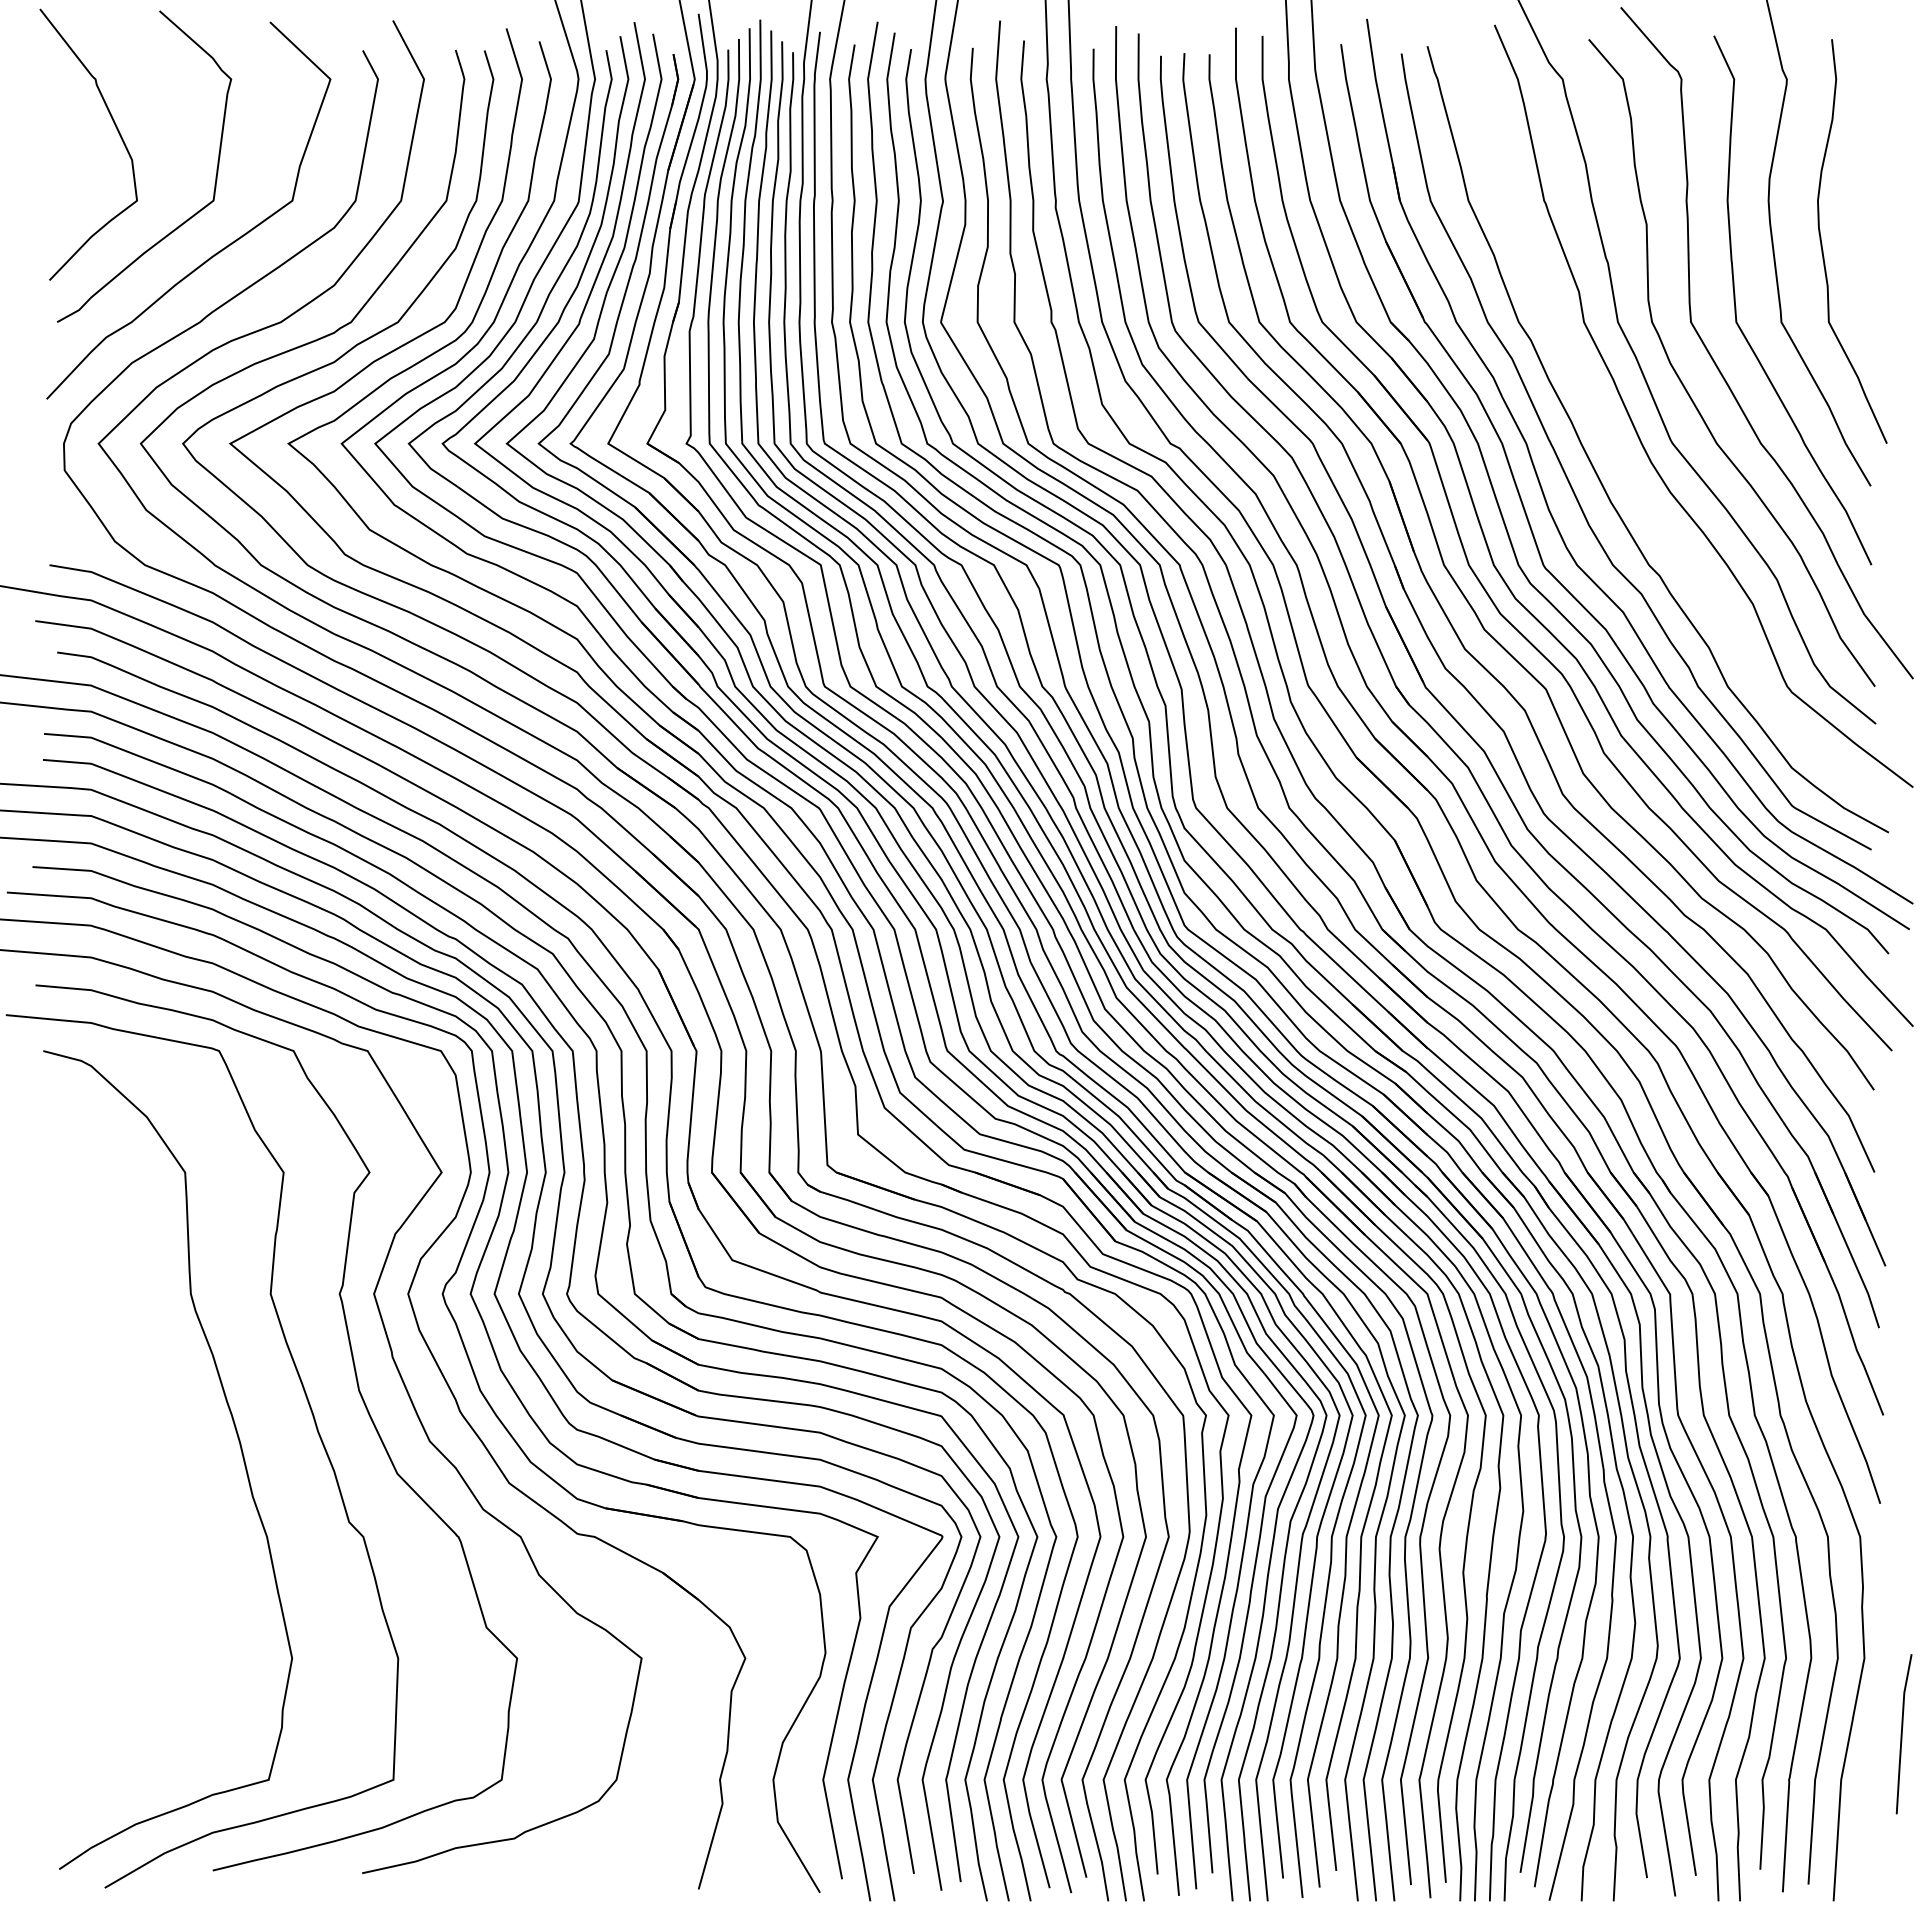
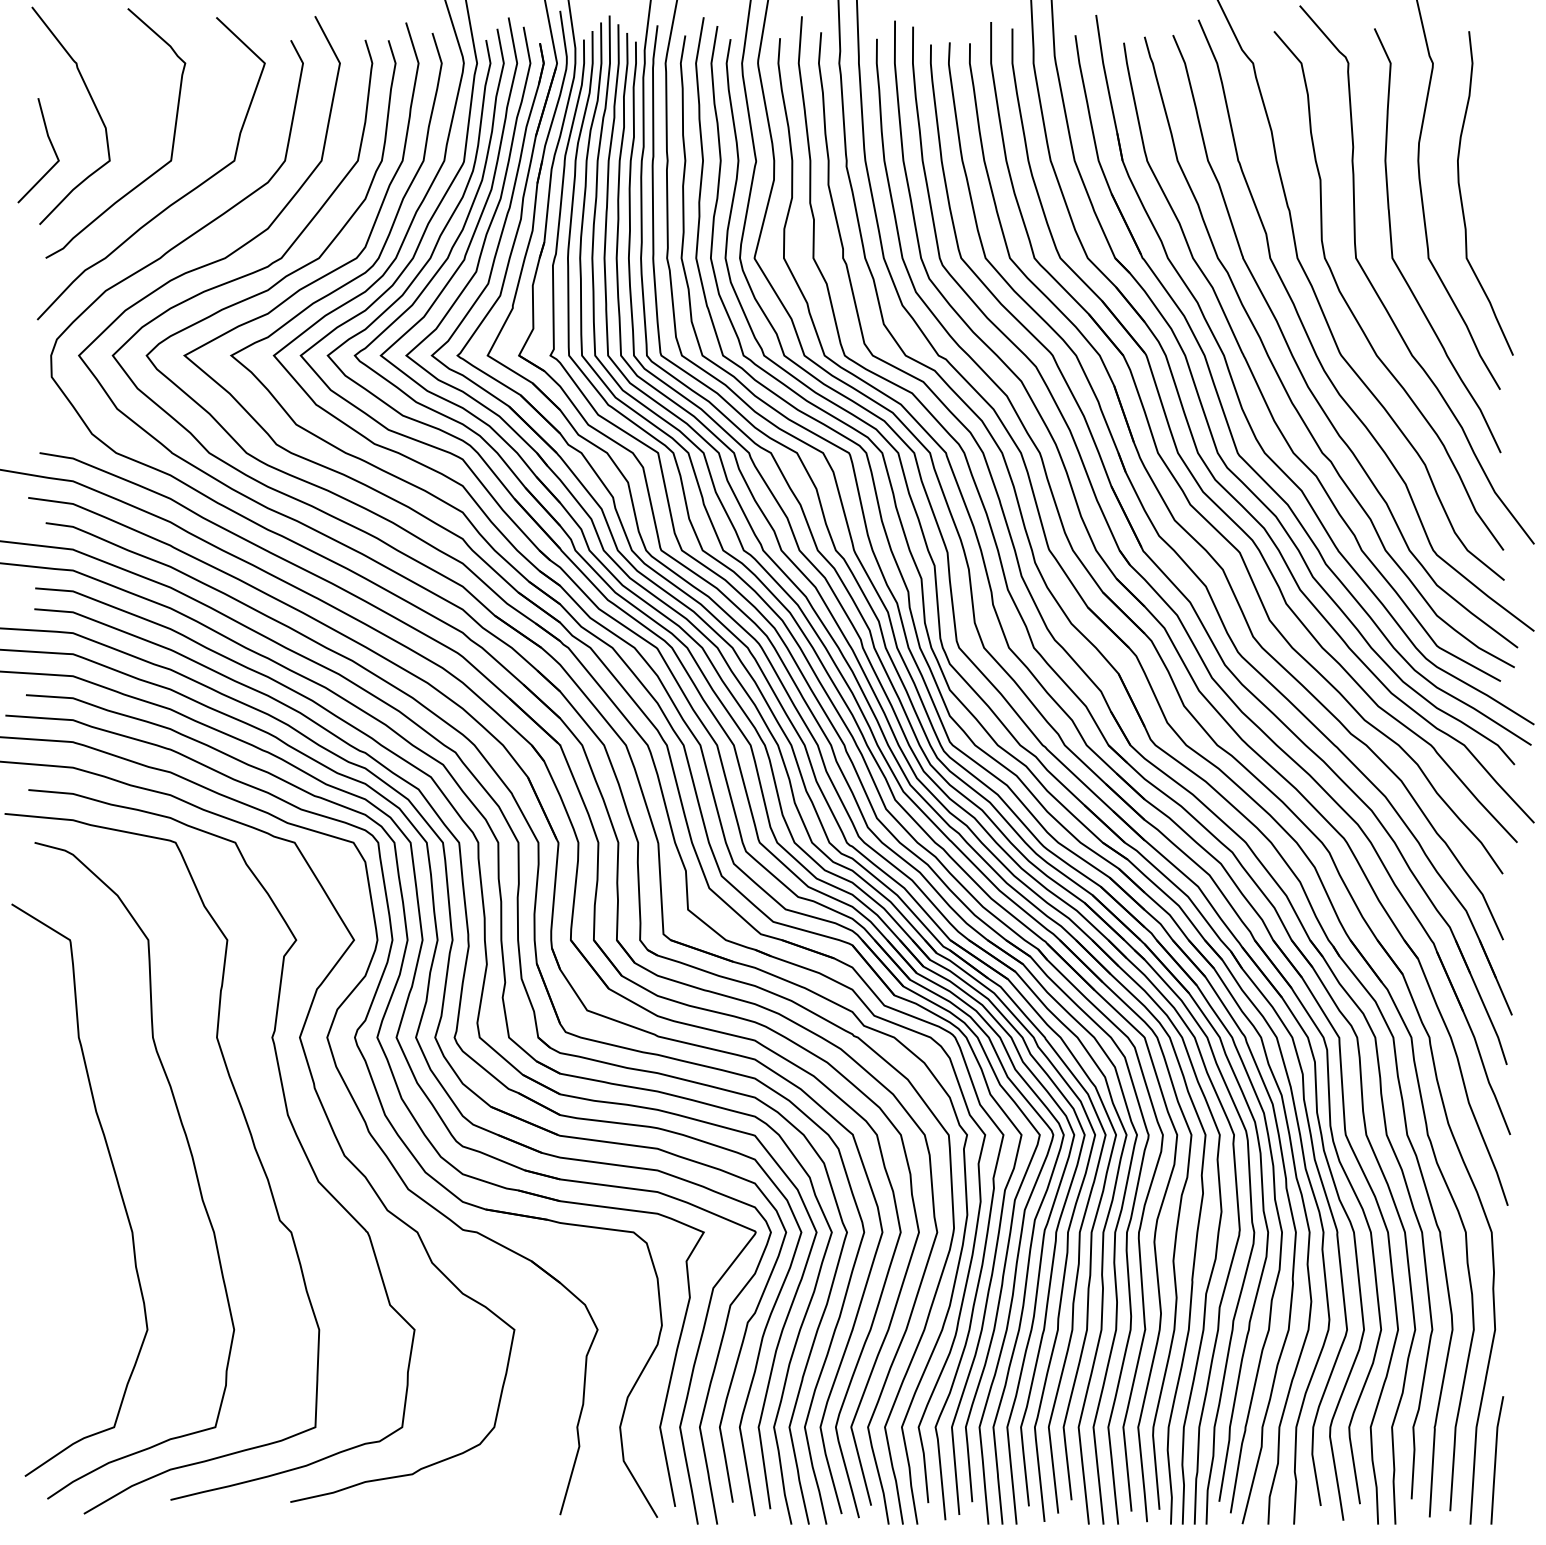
line: (63, 180) -> (50, 144), added
curve: (1618, 455) -> (1297, 365), added
curve: (145, 1473) -> (116, 1181), added
line: (1902, 1734) -> (1496, 1460), moved

